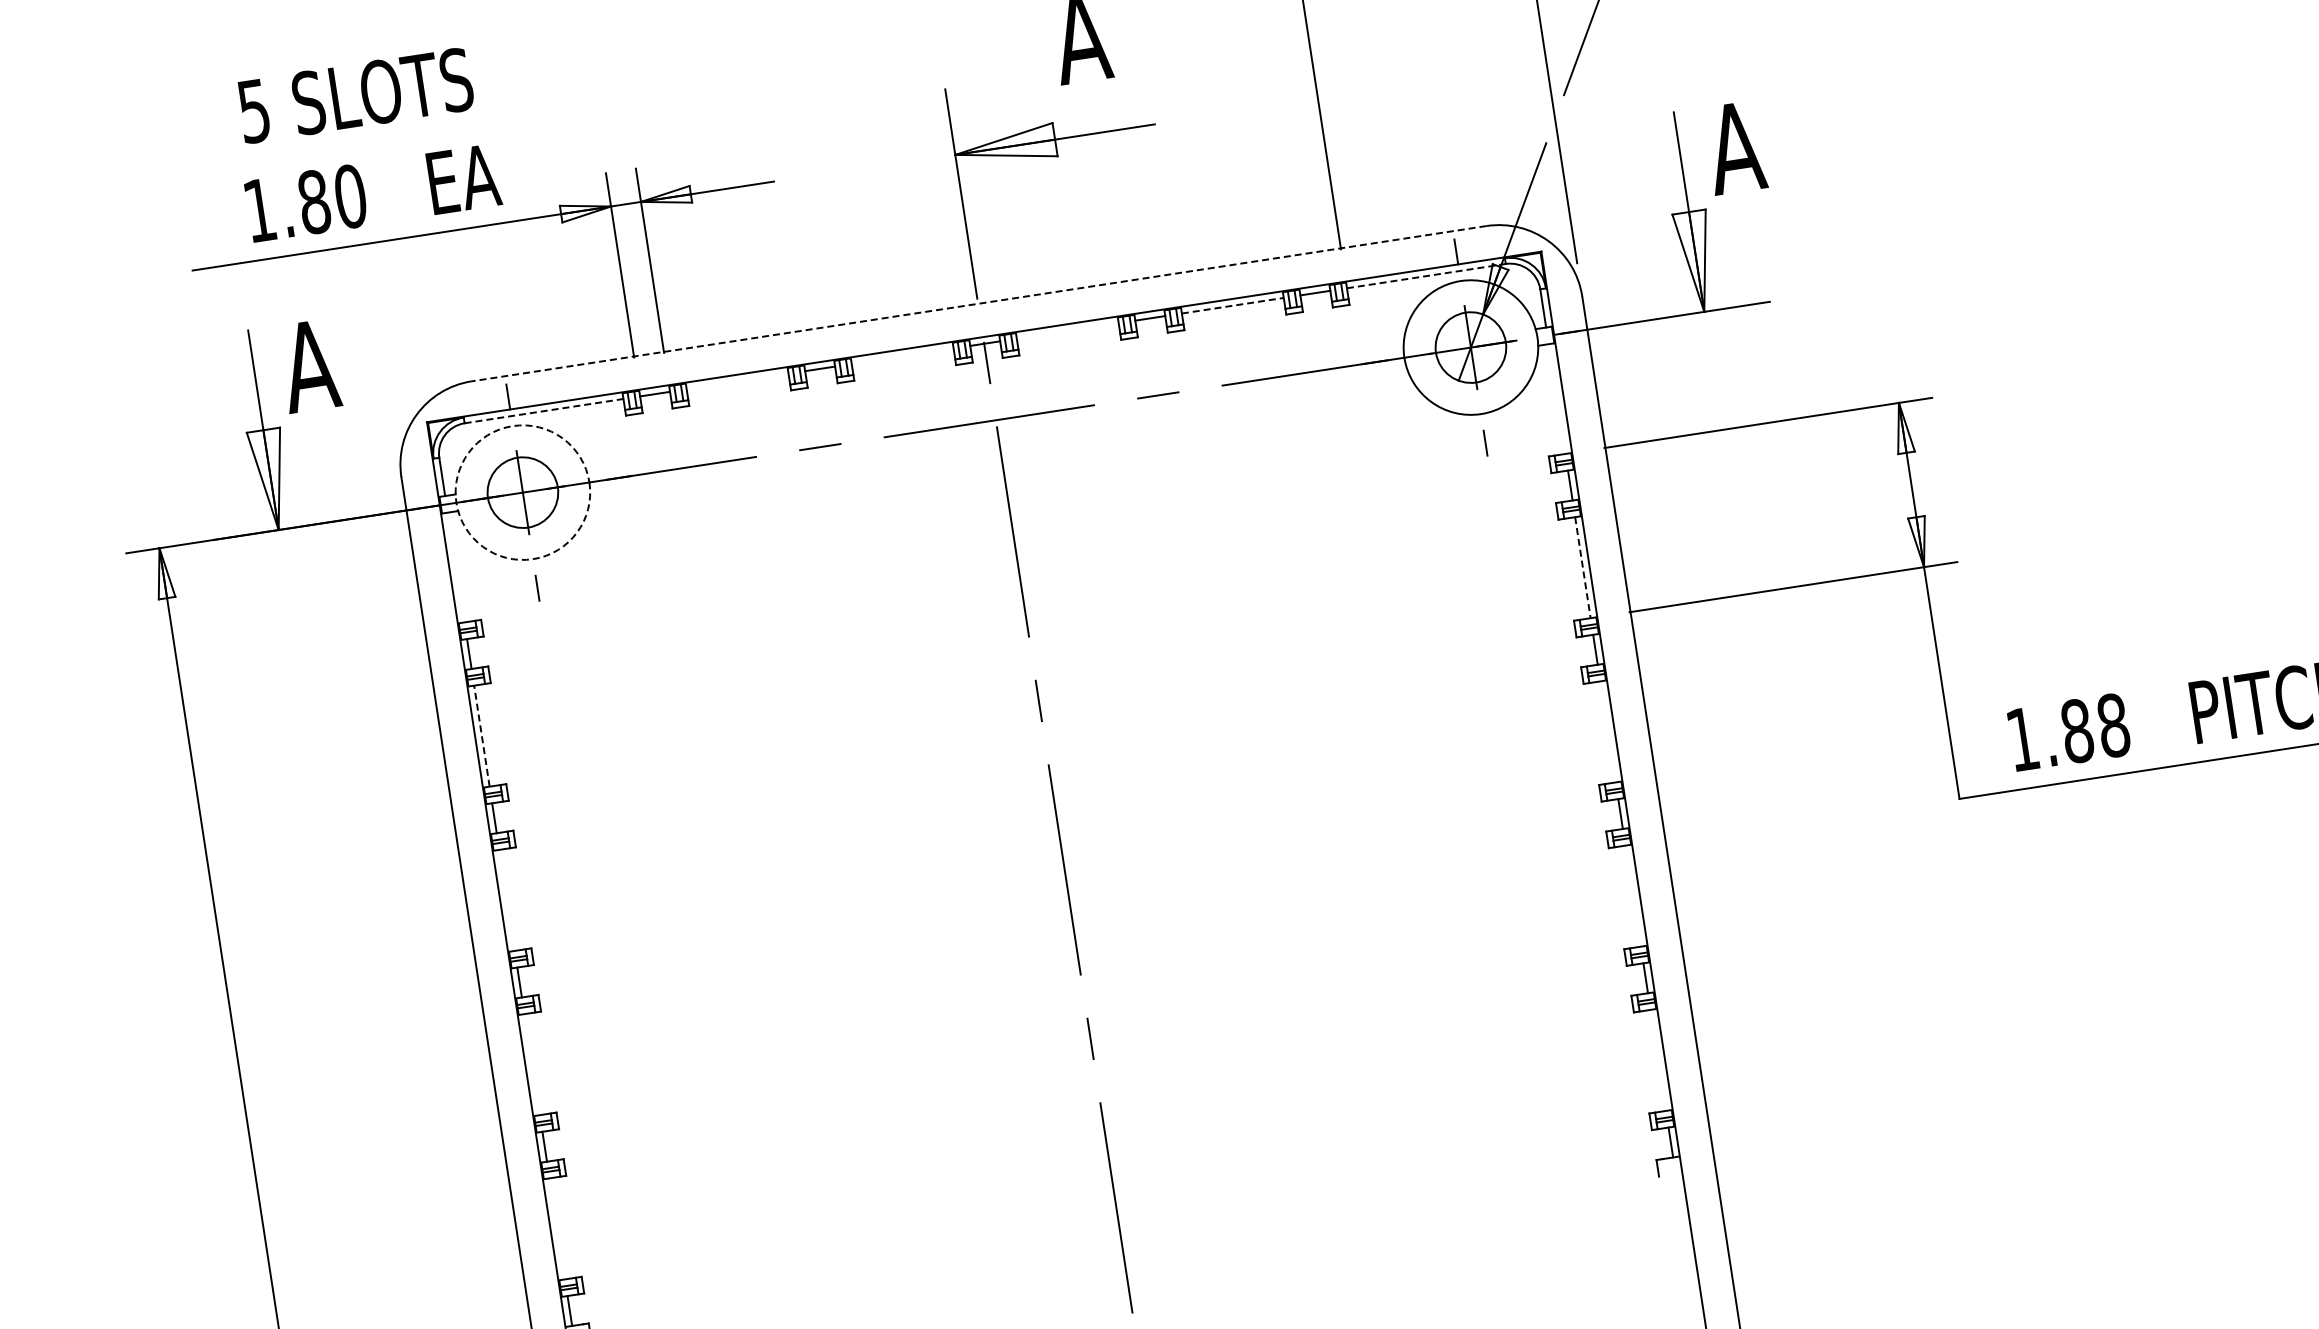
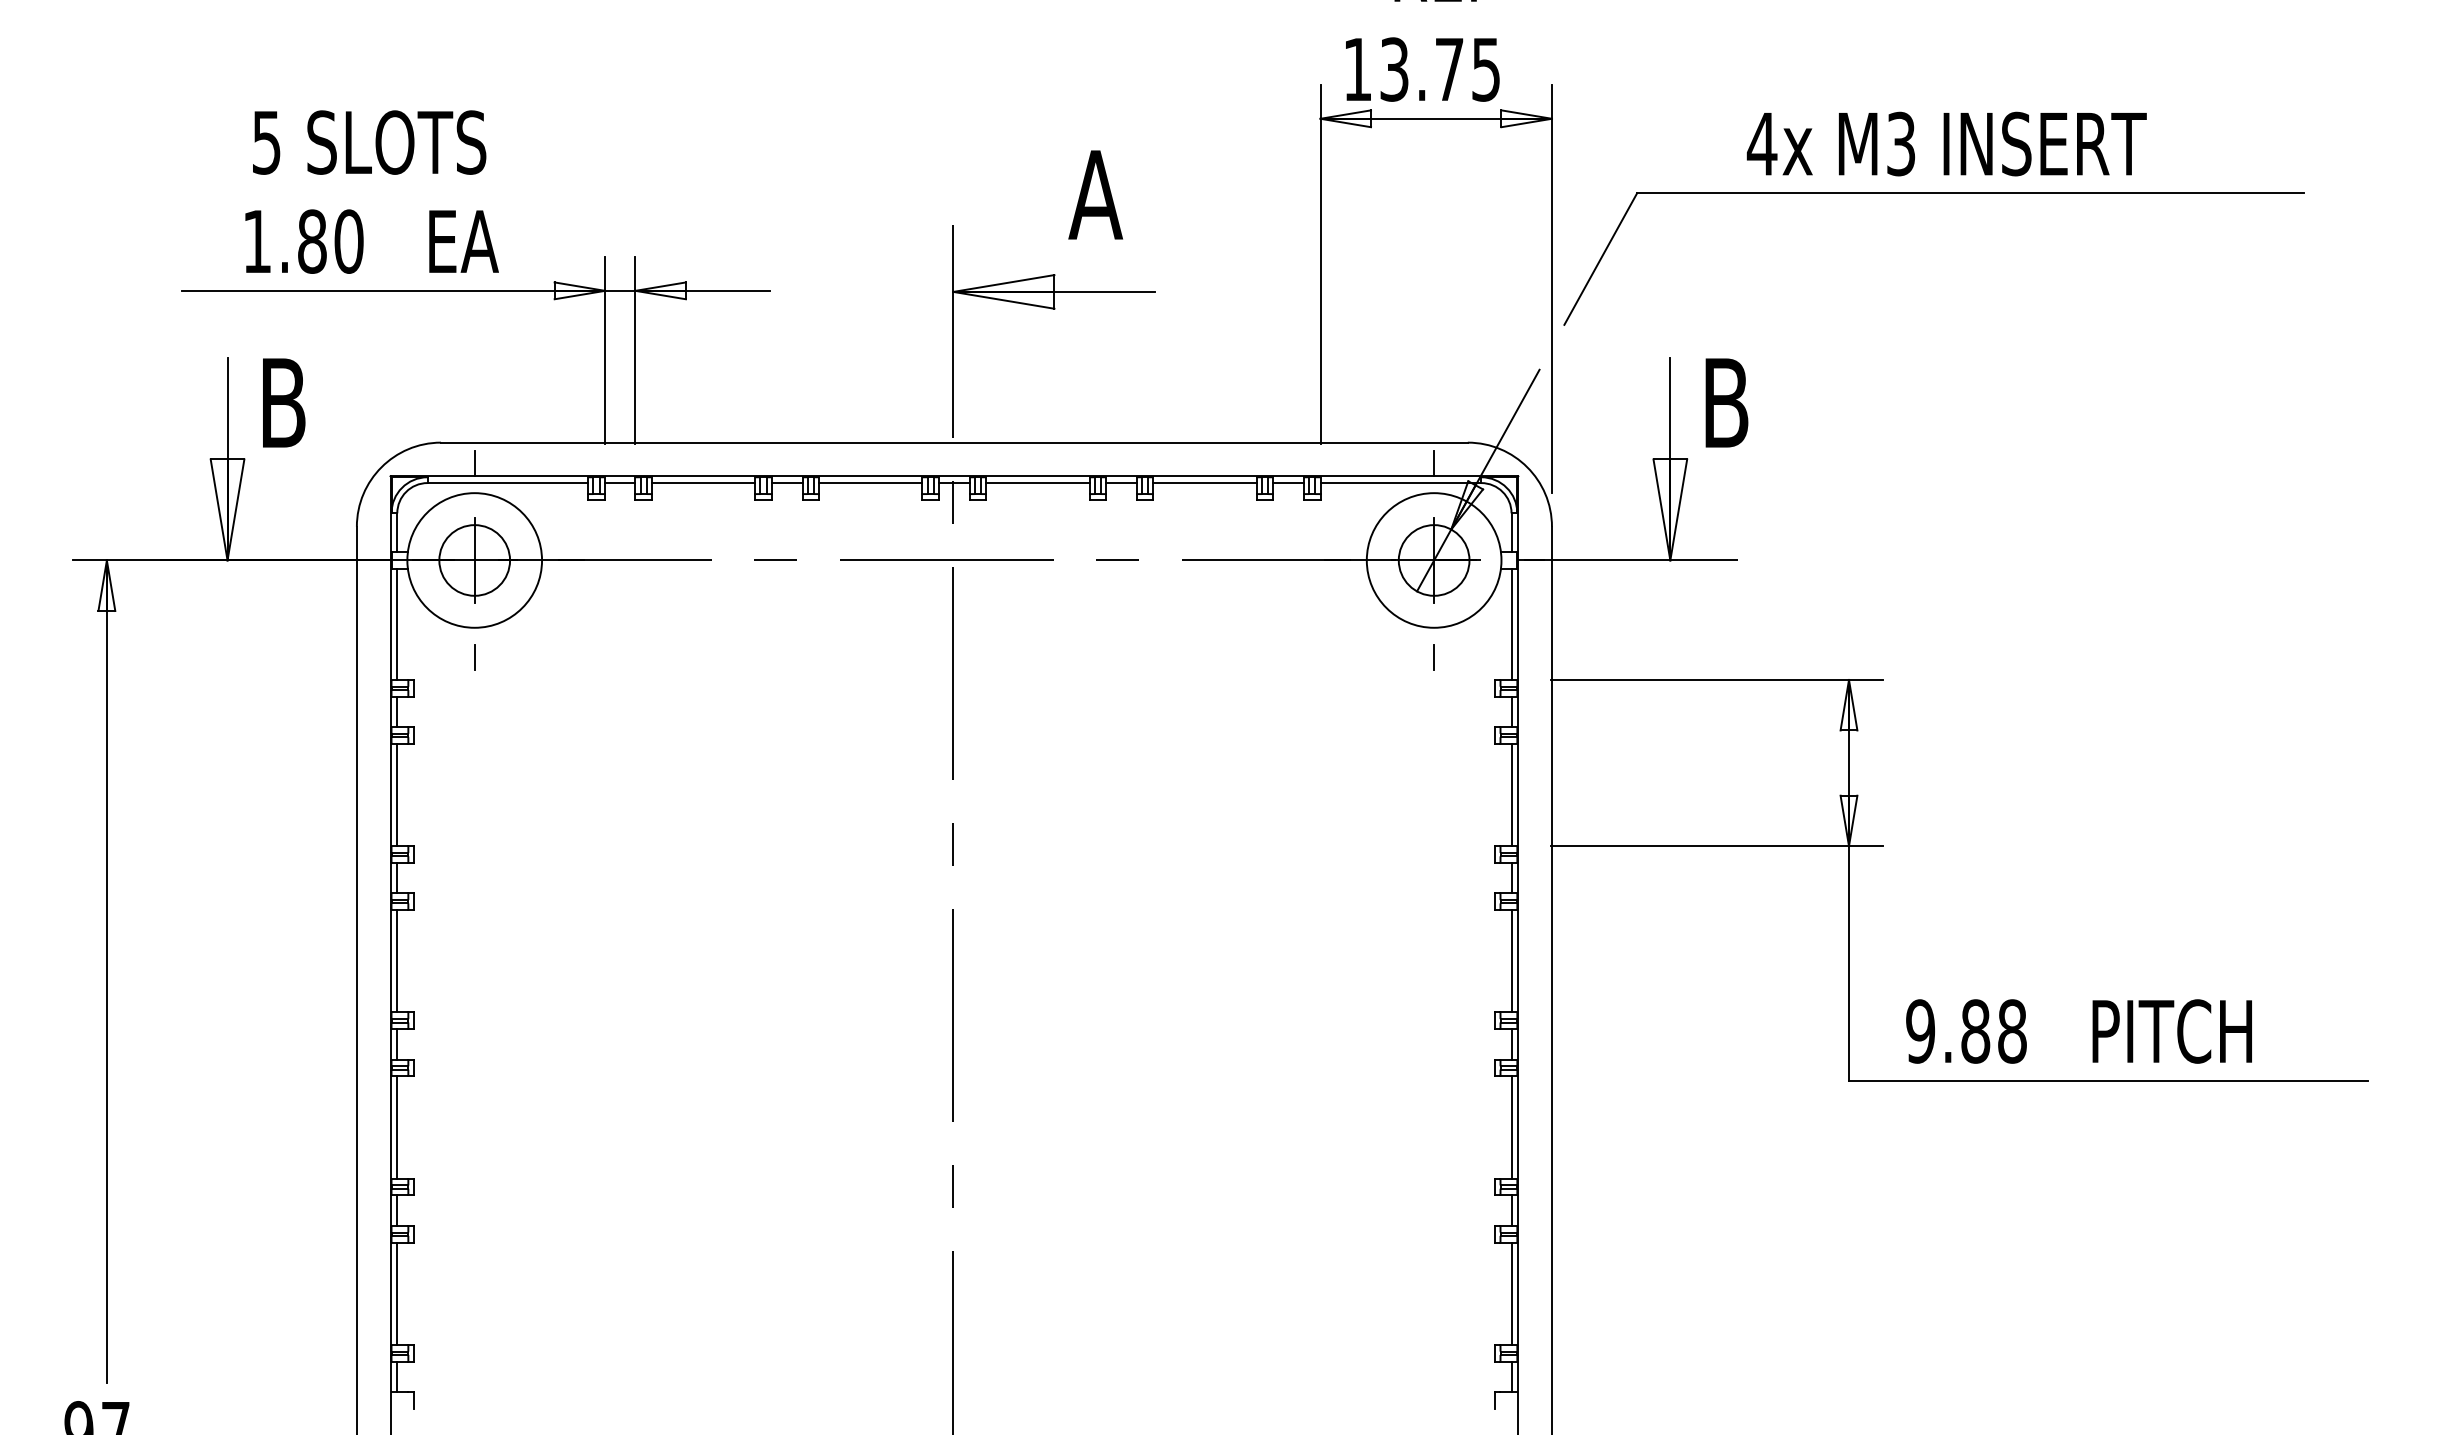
text: (1734, 147) -> (1725, 402), A -> B
line: (1427, 276) -> (1401, 483), dashed -> solid
line: (978, 303) -> (953, 442), dashed -> solid
line: (1233, 306) -> (1205, 483), dashed -> solid
line: (1067, 331) -> (1037, 483), added
line: (902, 356) -> (870, 483), added
text: (309, 365) -> (282, 402), A -> B
line: (737, 382) -> (703, 483), added
line: (1556, 398) -> (1511, 623), added
line: (544, 411) -> (508, 483), dashed -> solid
circle: (522, 492) -> (474, 560), dashed -> solid
line: (456, 566) -> (397, 623), added
line: (1582, 568) -> (1511, 795), dashed -> solid
line: (1608, 732) -> (1511, 961), added
line: (482, 735) -> (397, 794), dashed -> solid
text: (2022, 739) -> (1920, 1031), 1.88 -> 9.88
line: (1633, 896) -> (1511, 1127), added
line: (507, 900) -> (397, 961), added
line: (1658, 1060) -> (1511, 1293), added
line: (532, 1064) -> (397, 1127), added
line: (557, 1228) -> (397, 1293), added

